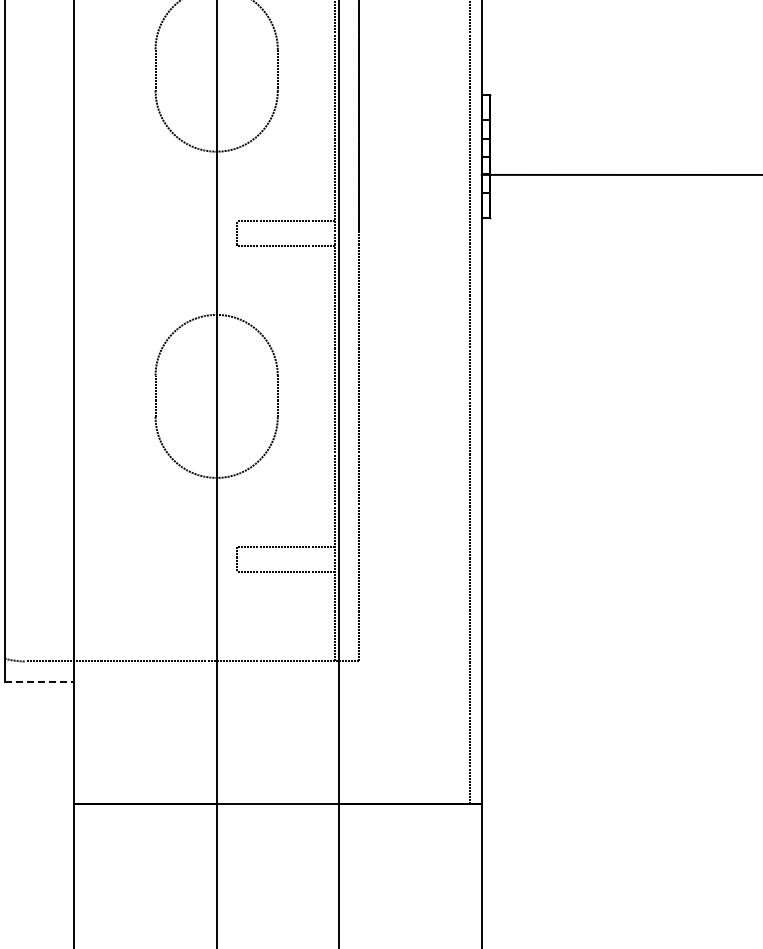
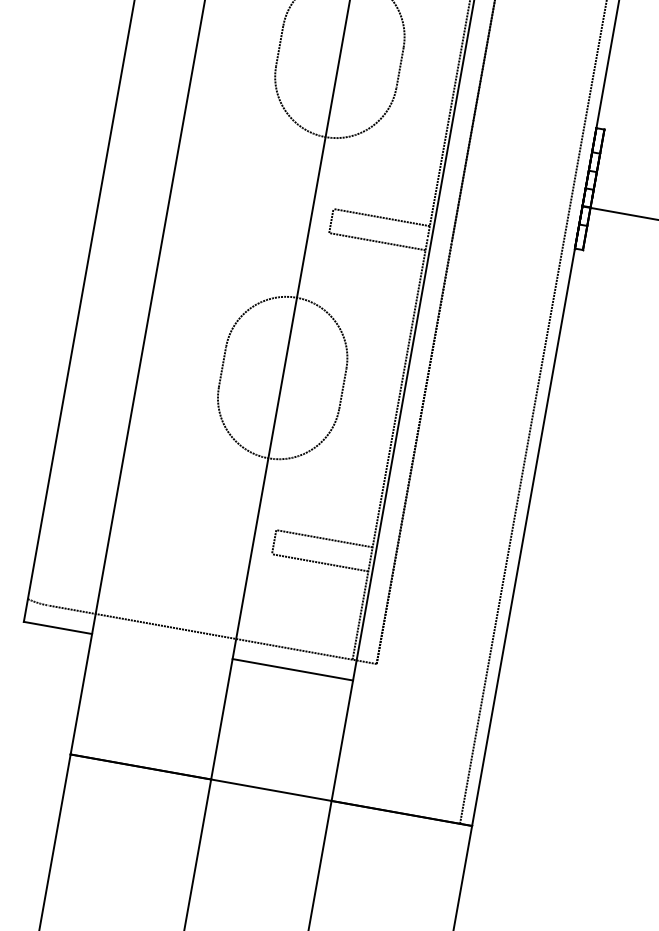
line: (39, 681) -> (58, 627), dashed -> solid
line: (277, 681) -> (292, 669), added

